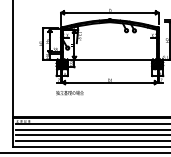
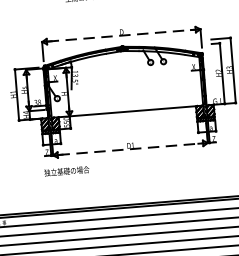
line: (110, 12) -> (122, 35), solid -> dashed
line: (110, 82) -> (131, 148), solid -> dashed

